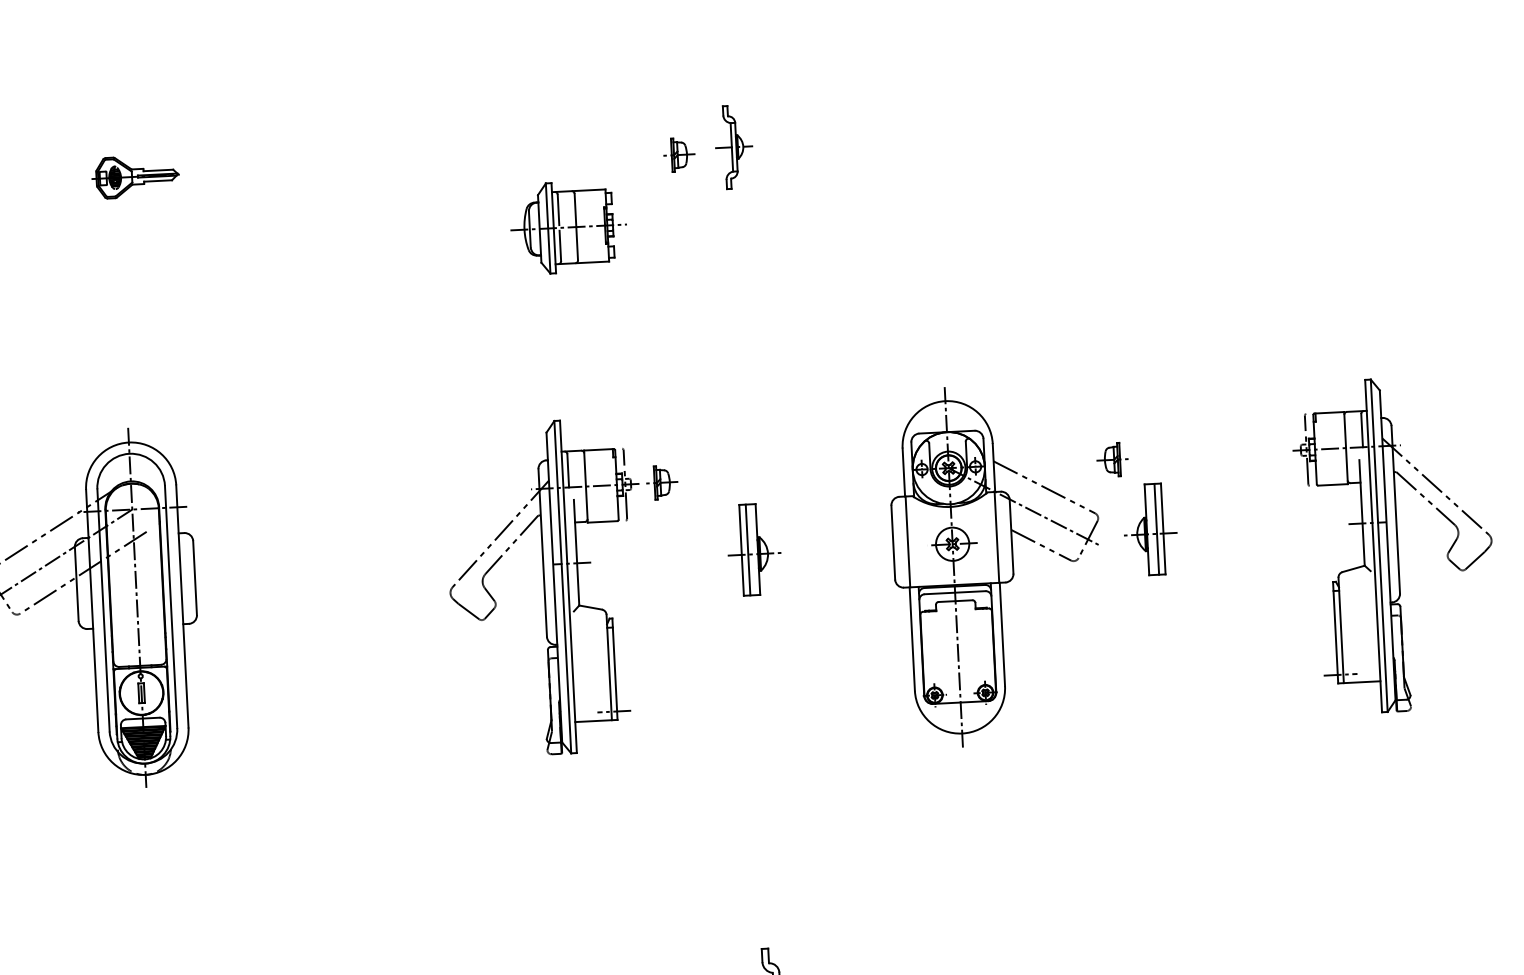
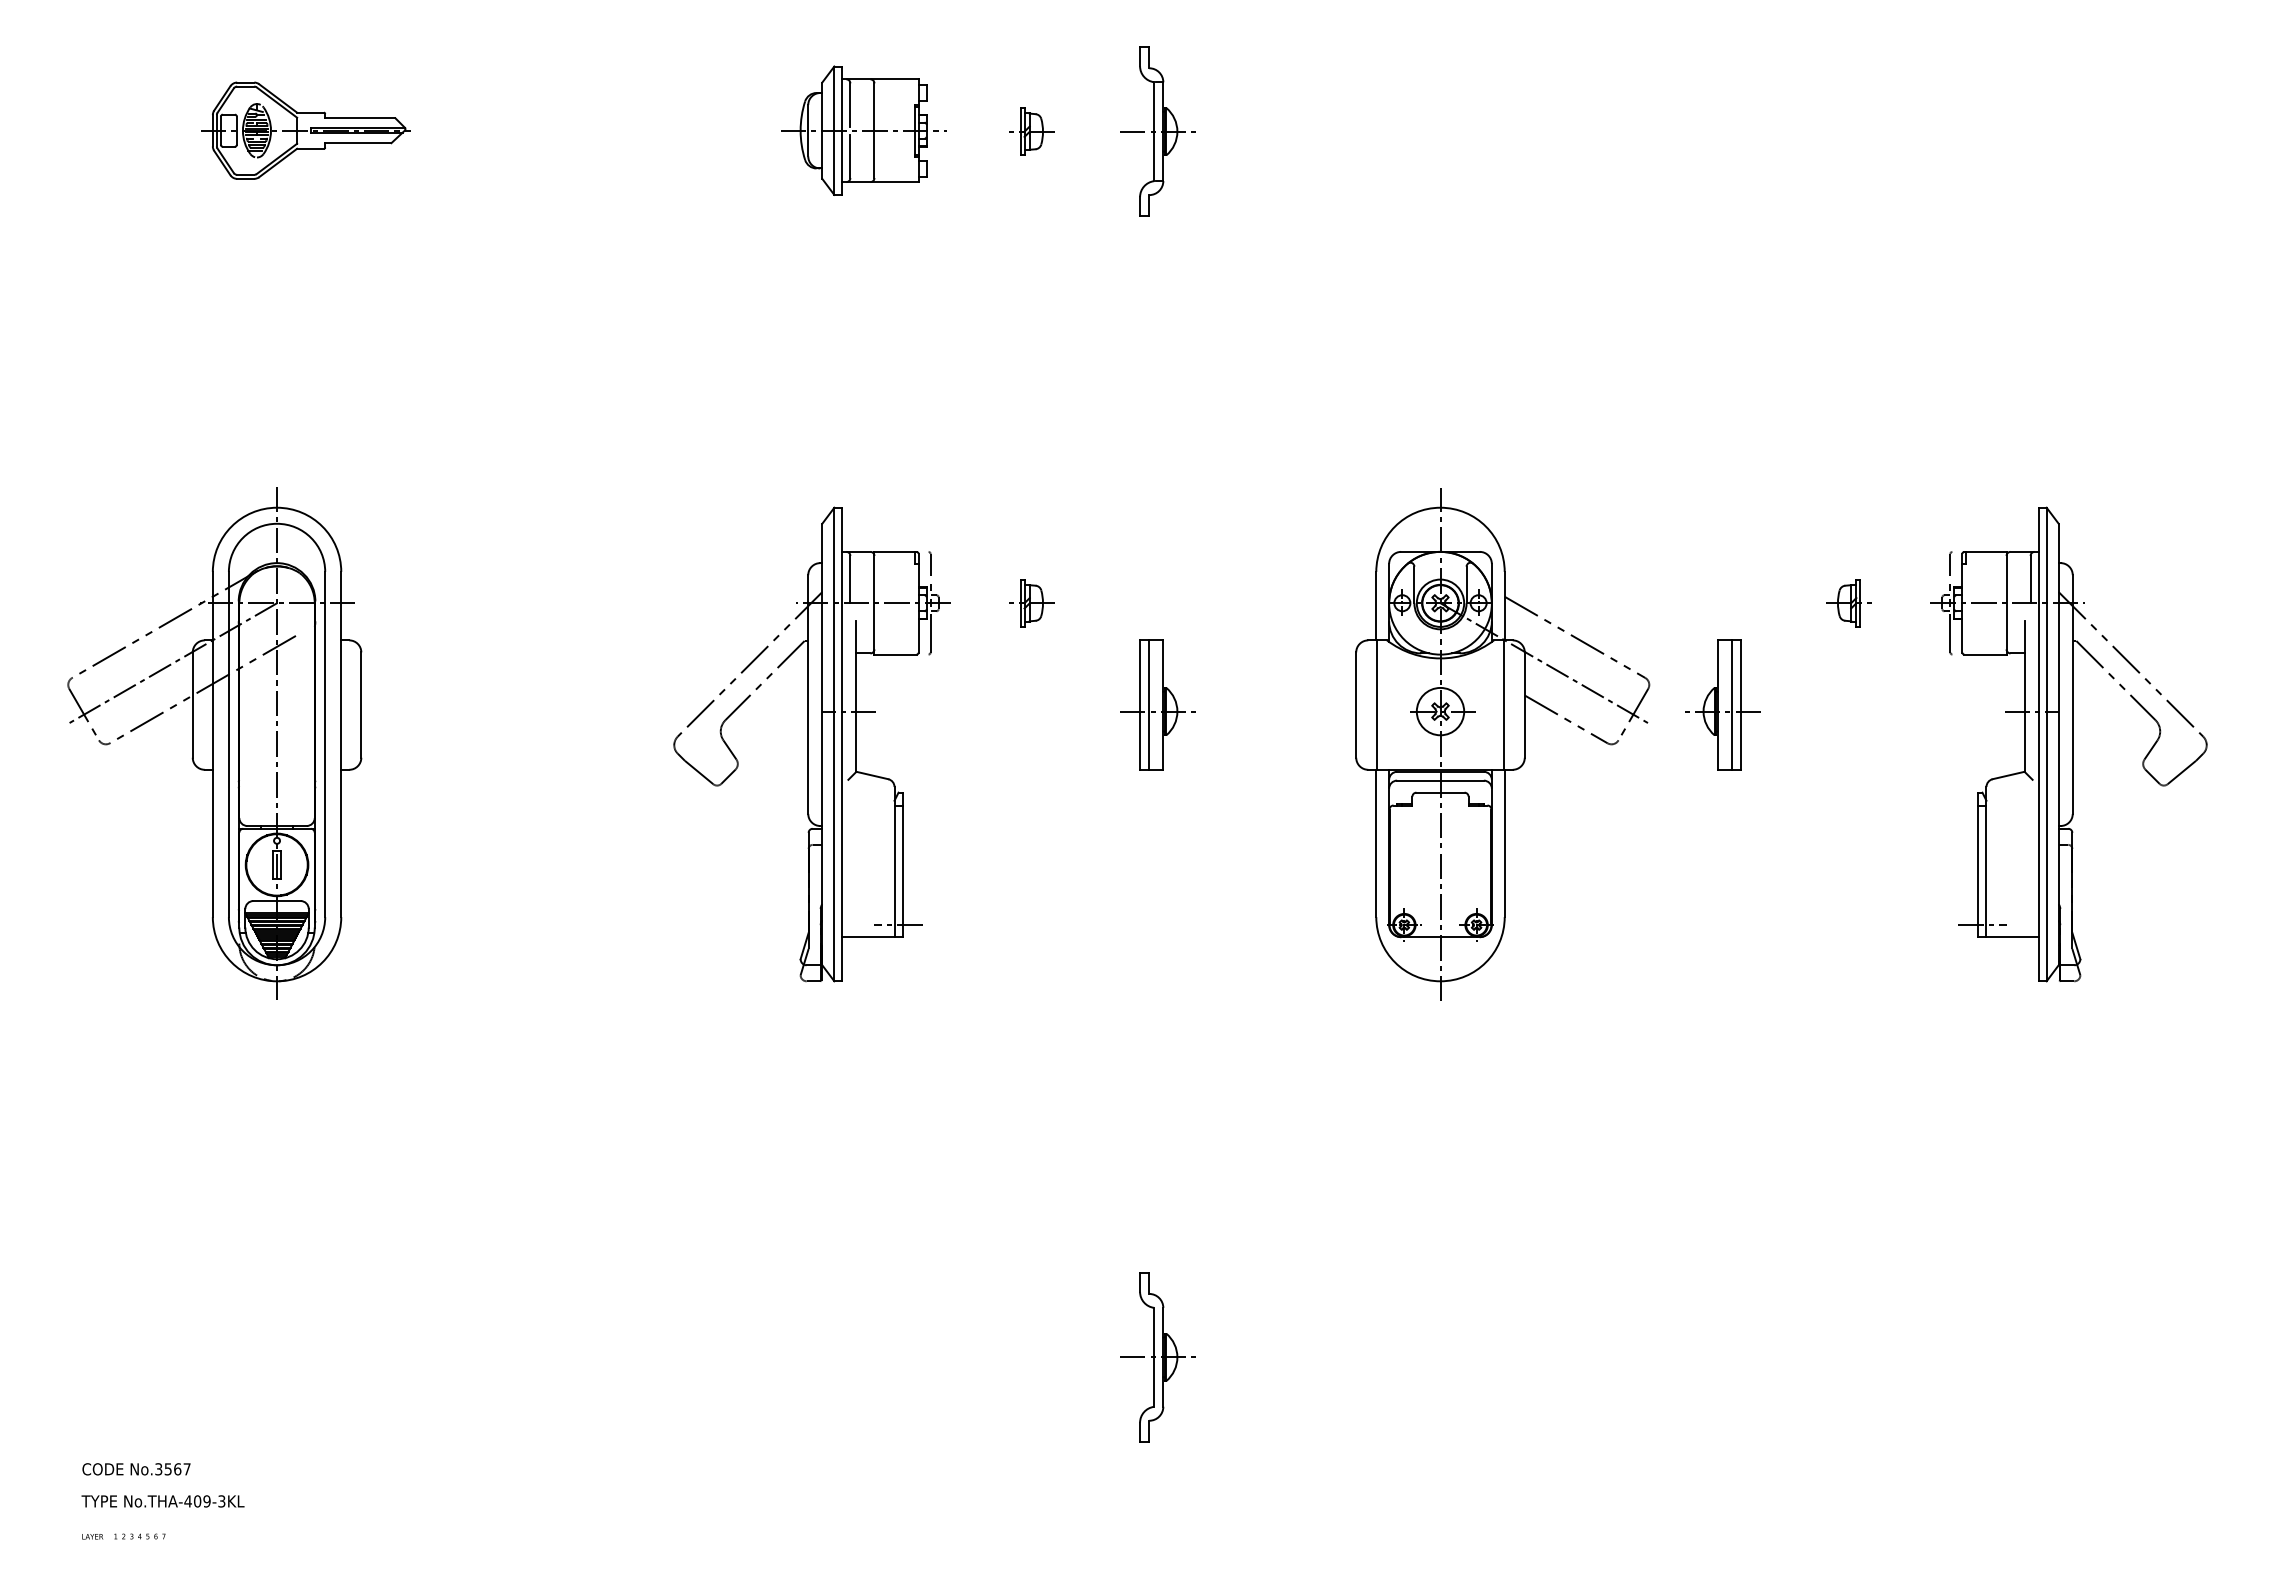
part: (733, 147) -> (1157, 131), size x1.43
part: (678, 154) -> (1031, 131), moved
part: (135, 176) -> (305, 130), size x1.67
part: (568, 227) -> (863, 130), moved
part: (1112, 460) -> (1848, 603), moved
part: (546, 587) -> (811, 744), moved

